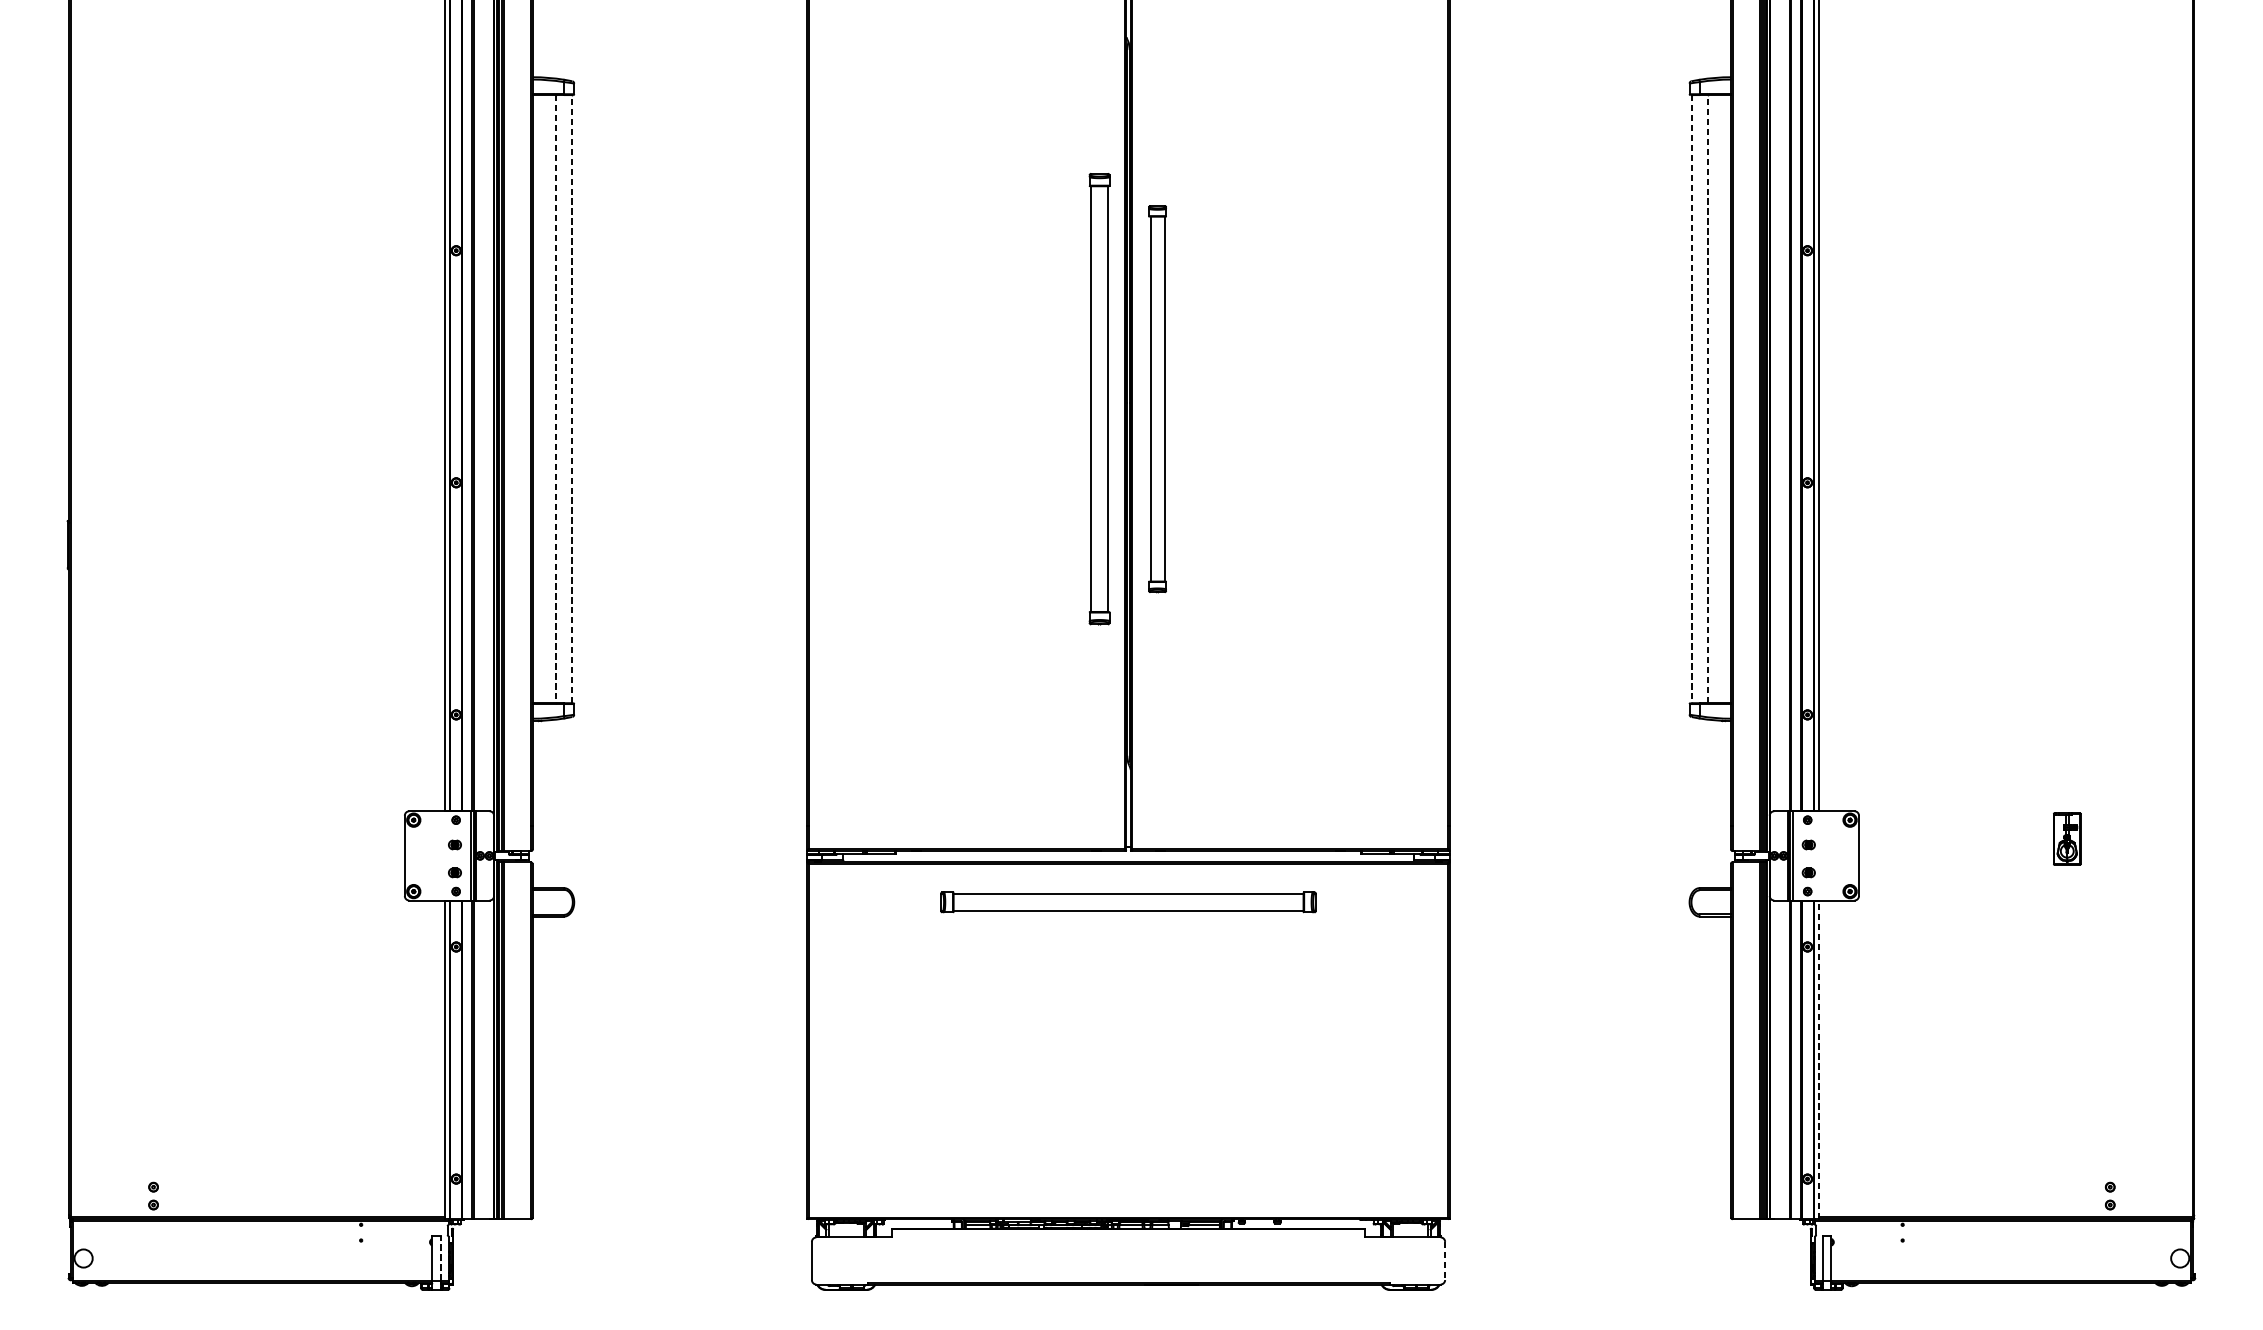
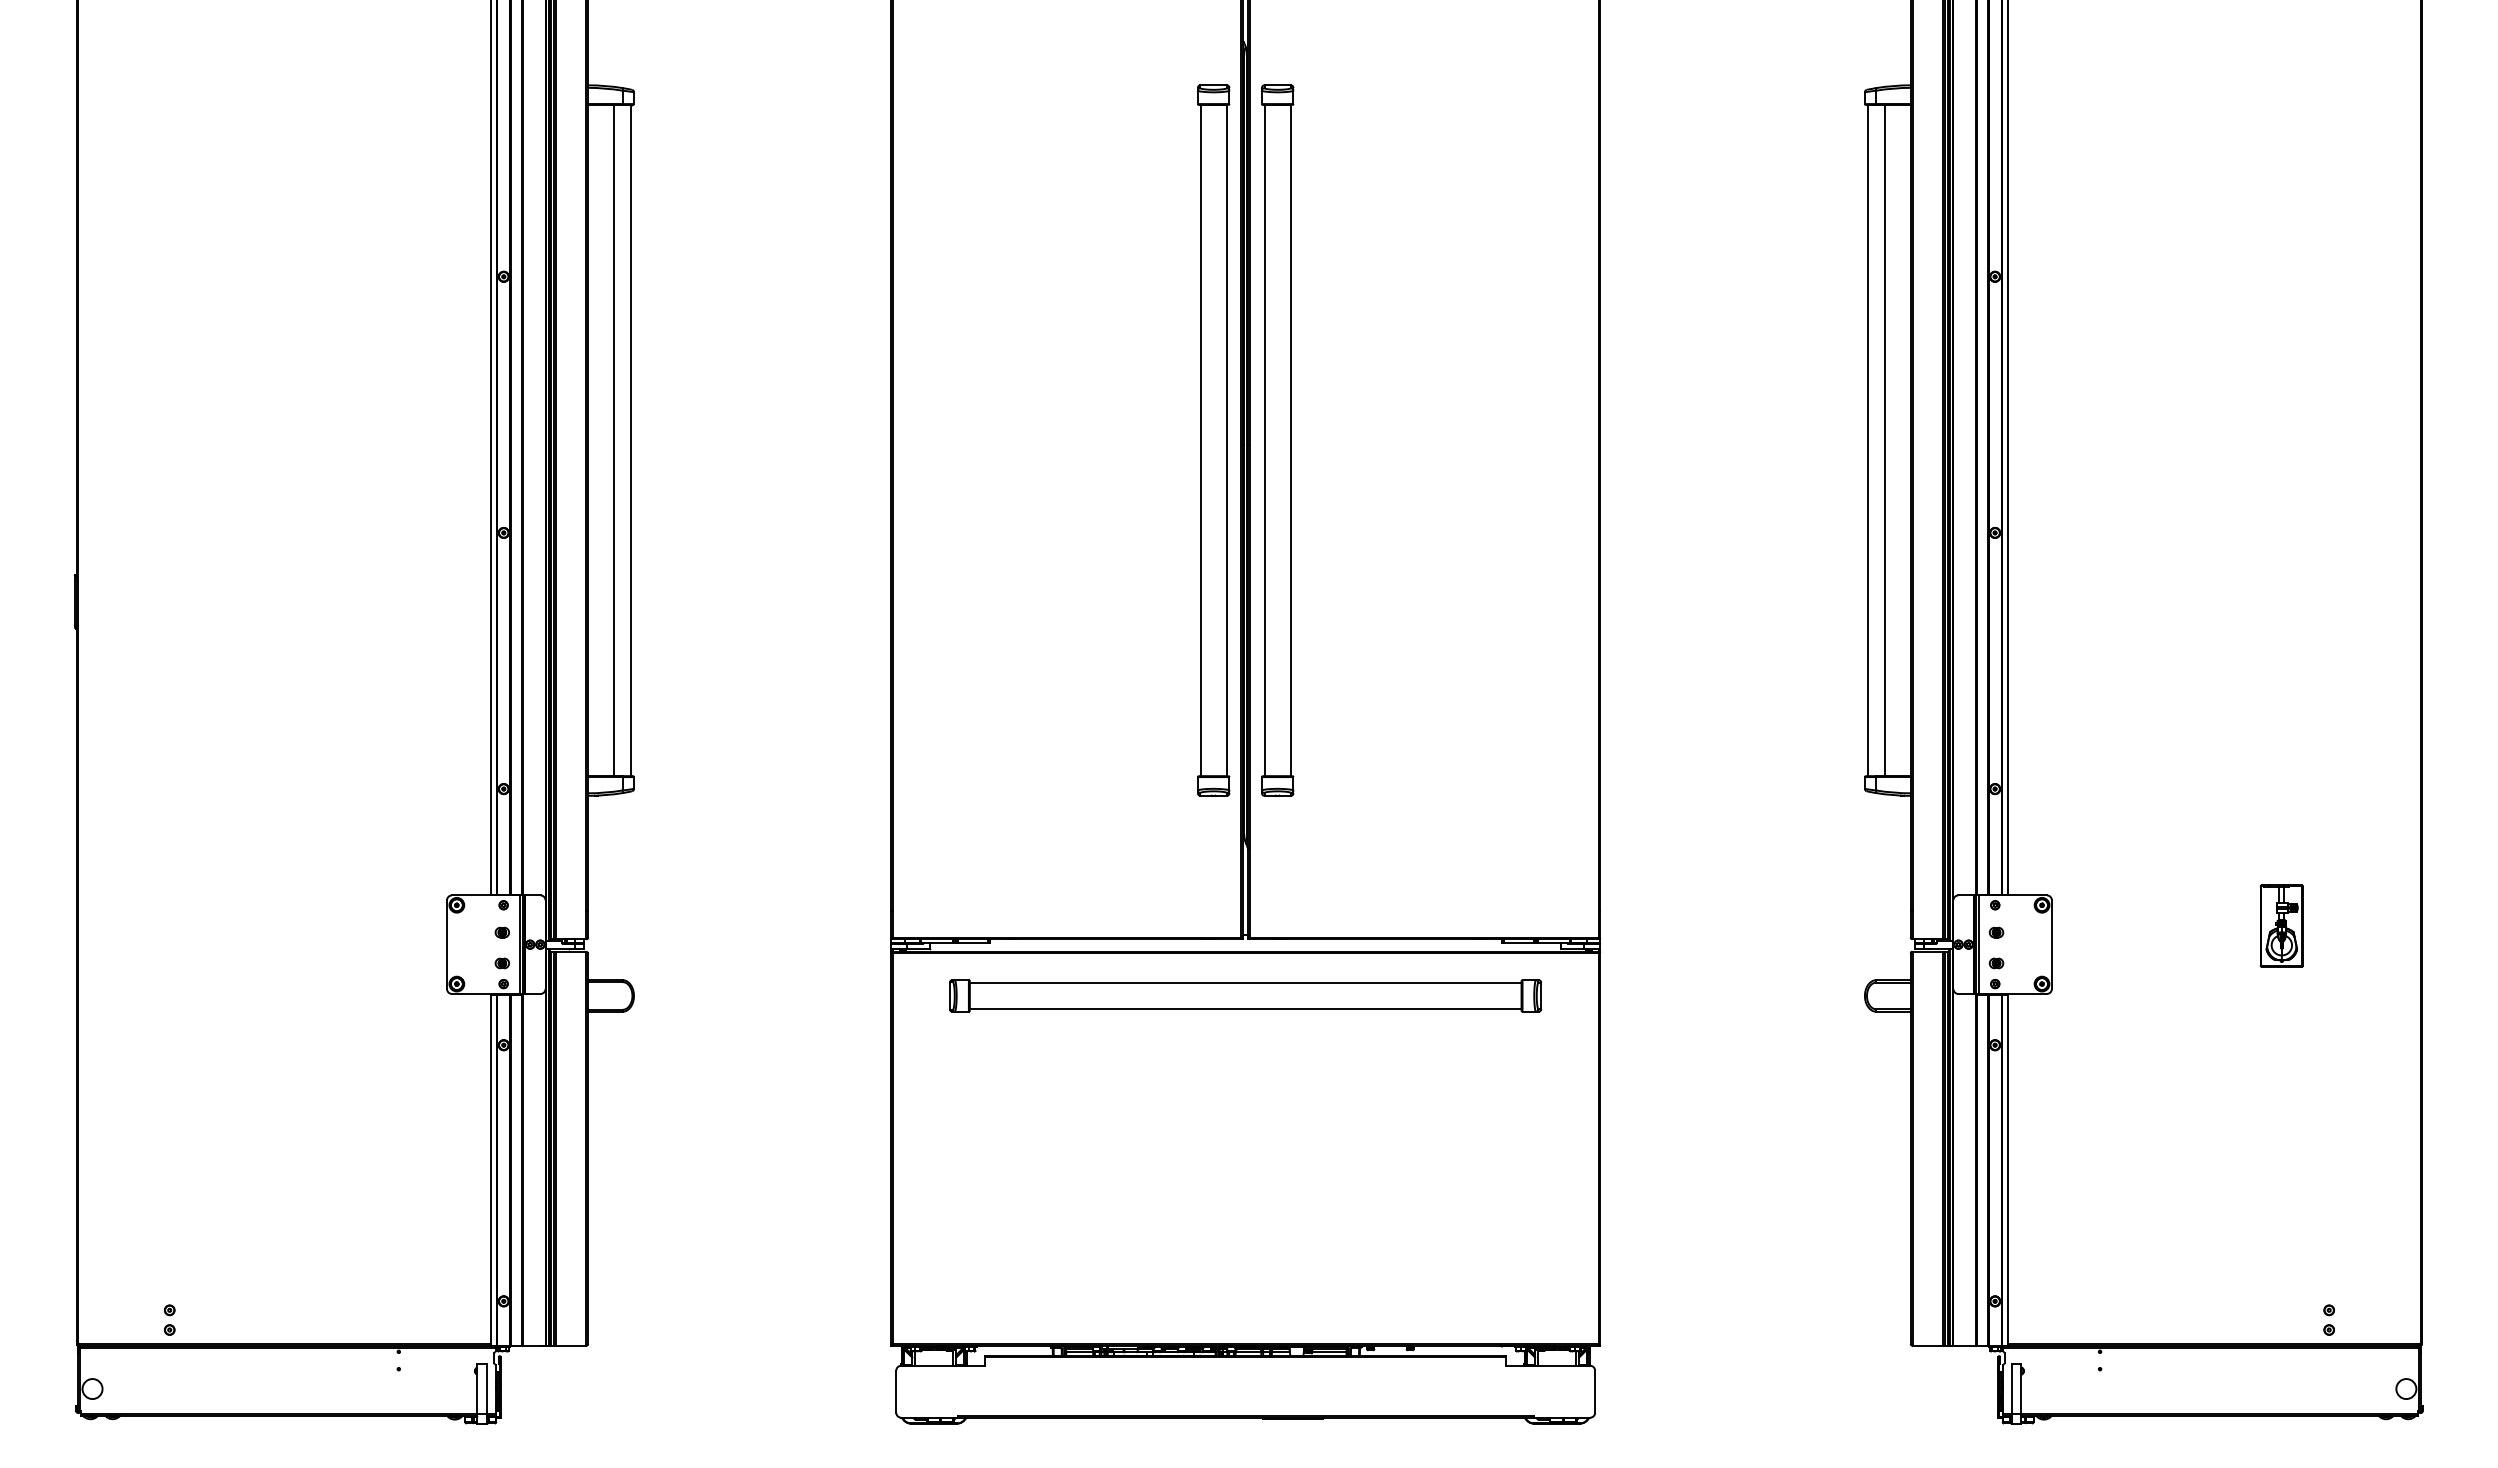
line: (555, 399) -> (613, 440), dashed -> solid
line: (571, 399) -> (631, 440), dashed -> solid
part: (1099, 399) -> (1213, 440), size x1.43
part: (1157, 399) -> (1277, 440), size x1.67
line: (1691, 399) -> (1867, 440), dashed -> solid
line: (1708, 399) -> (1885, 440), dashed -> solid
part: (2067, 838) -> (2281, 925), size x1.43
part: (1128, 901) -> (1245, 995), size x1.43
line: (1818, 1060) -> (2007, 1170), dashed -> solid
line: (441, 1258) -> (487, 1388), dashed -> solid
line: (1445, 1261) -> (1595, 1392), dashed -> solid

